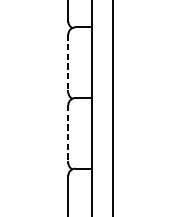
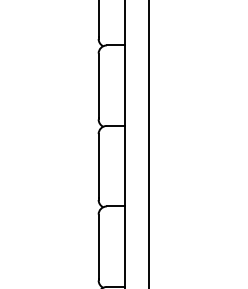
line: (68, 63) -> (98, 86), dashed -> solid
line: (68, 133) -> (98, 166), dashed -> solid

